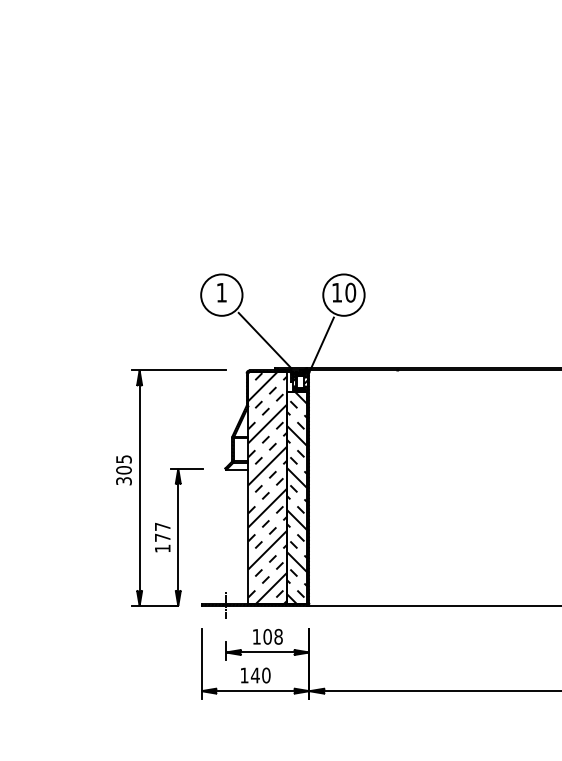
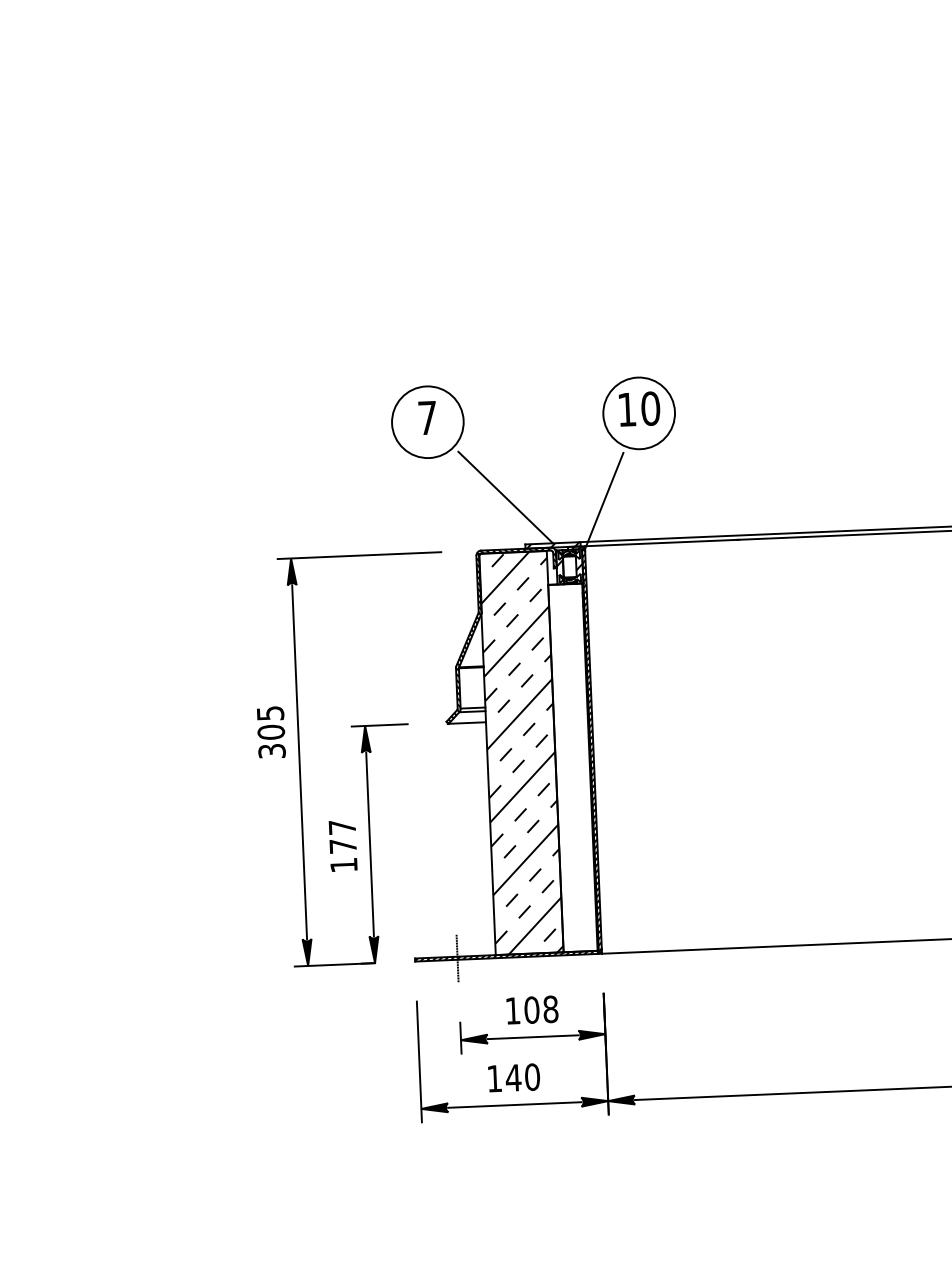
text: (221, 292) -> (427, 417), 1 -> 7
hatch: (296, 498) -> (571, 768), removed

